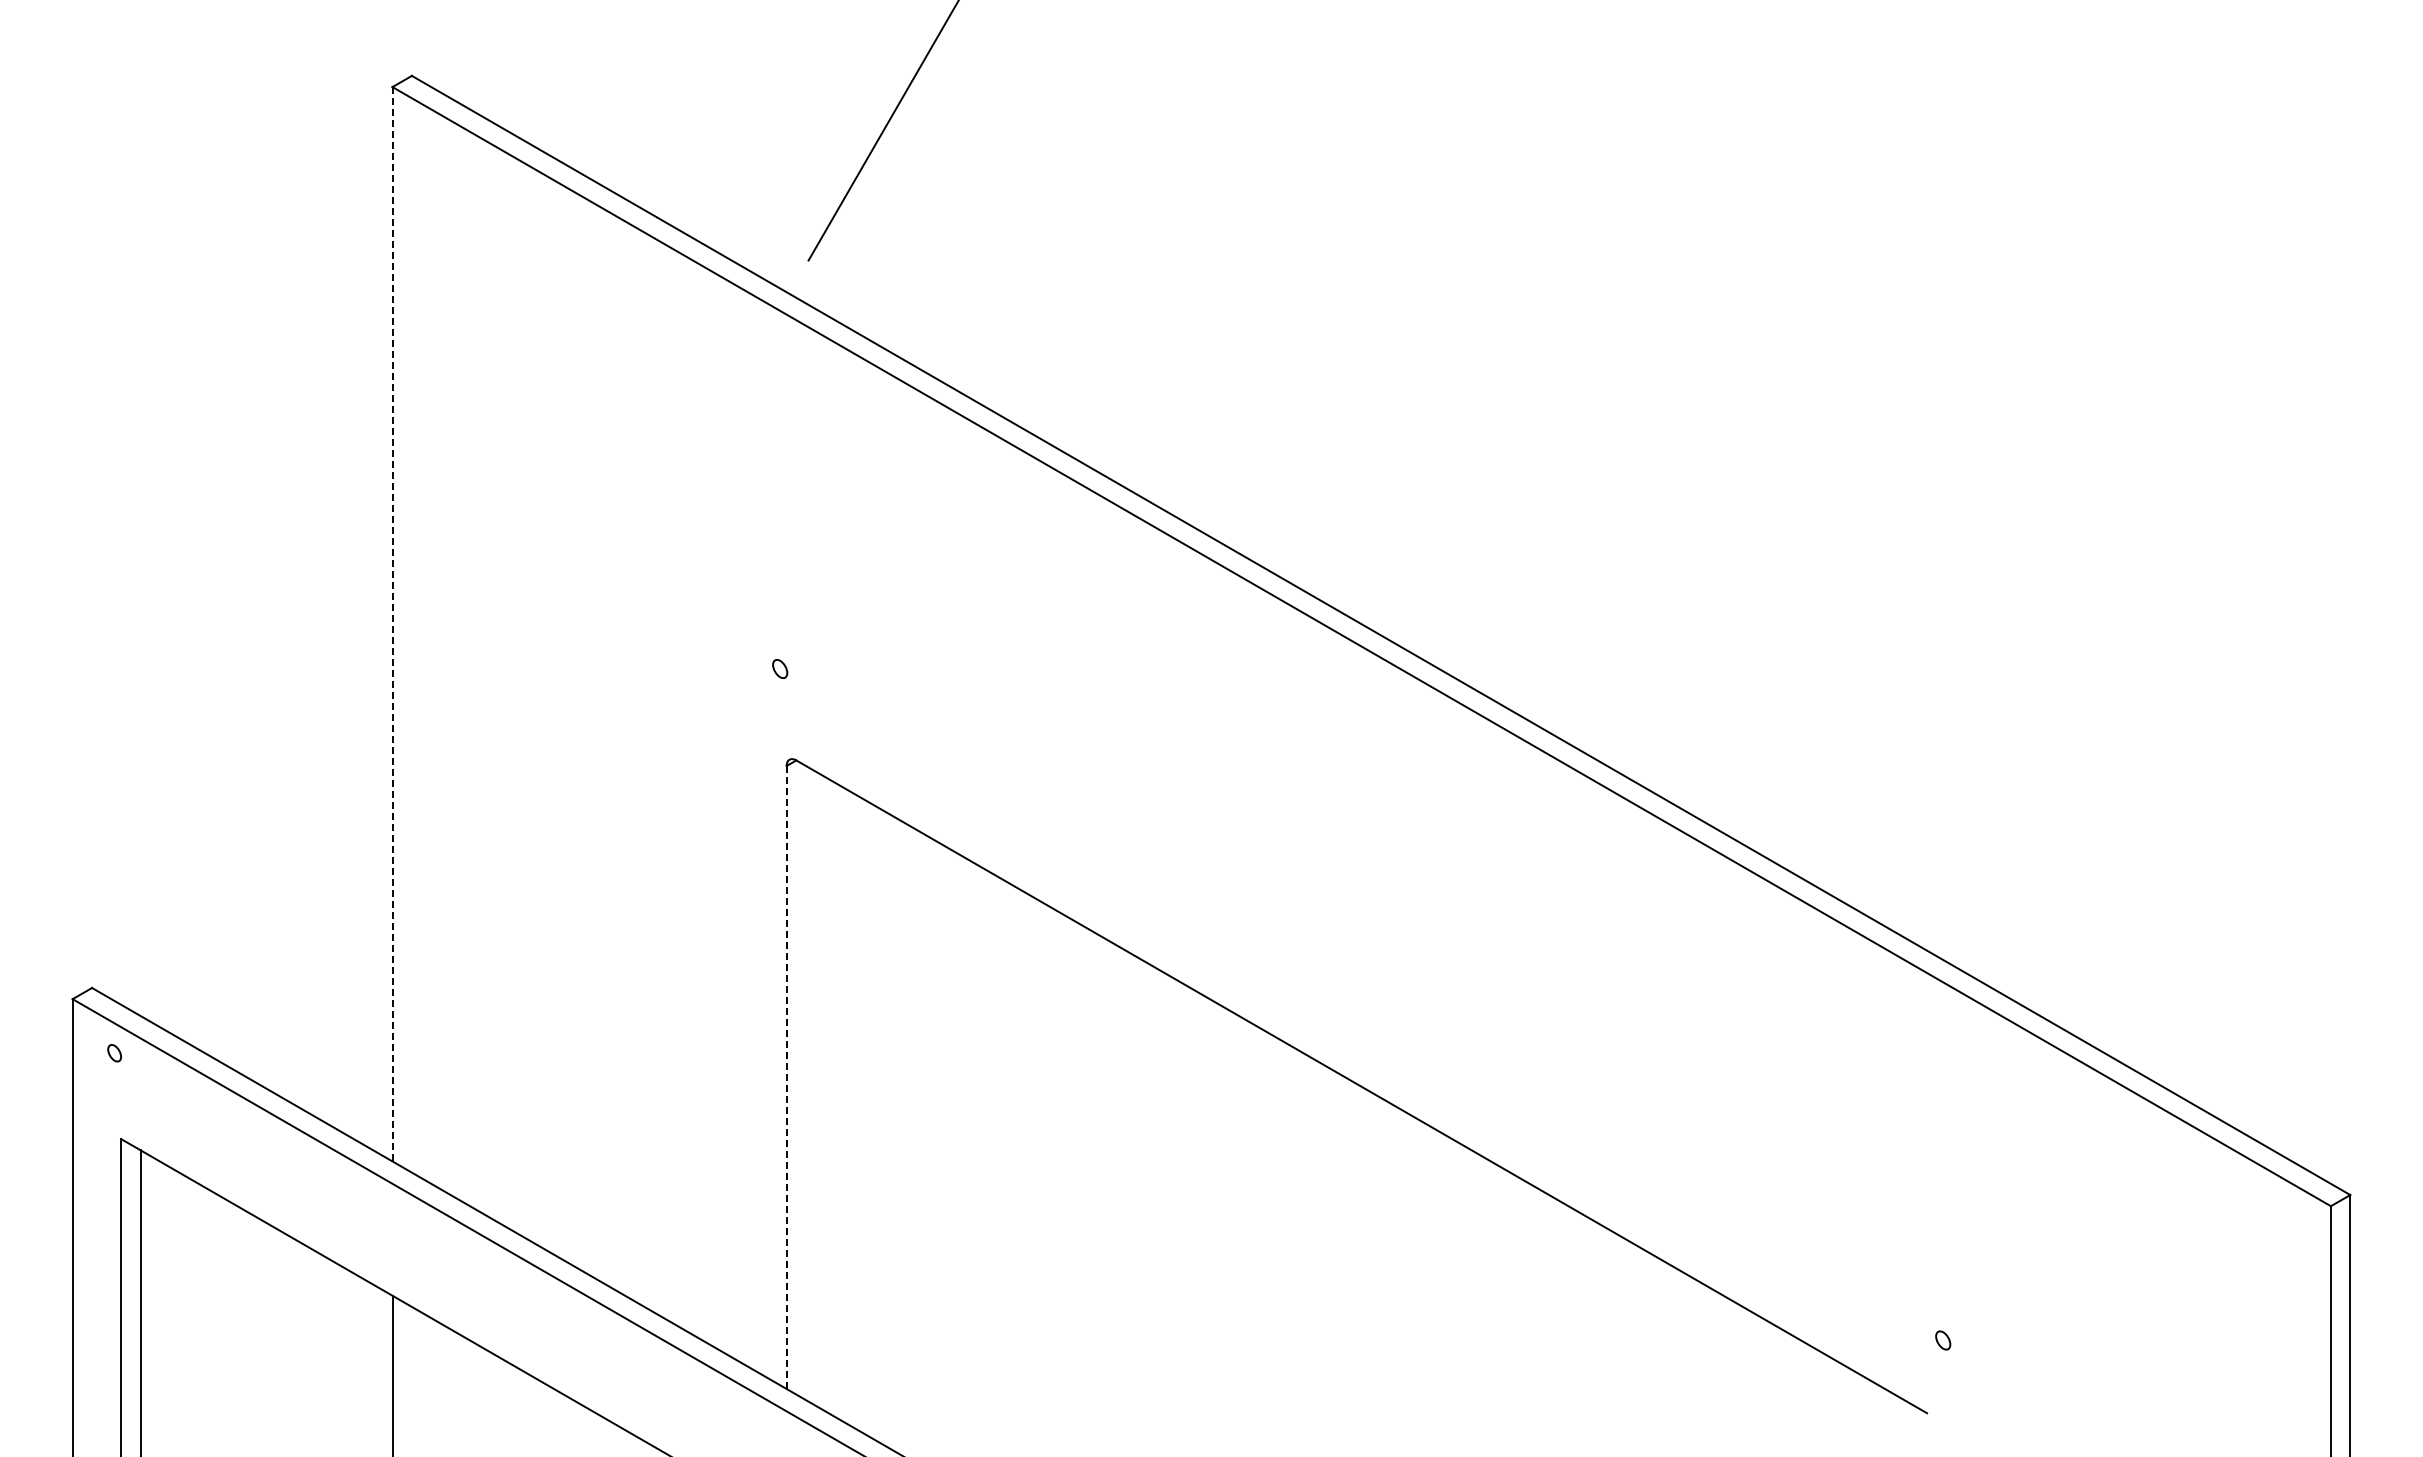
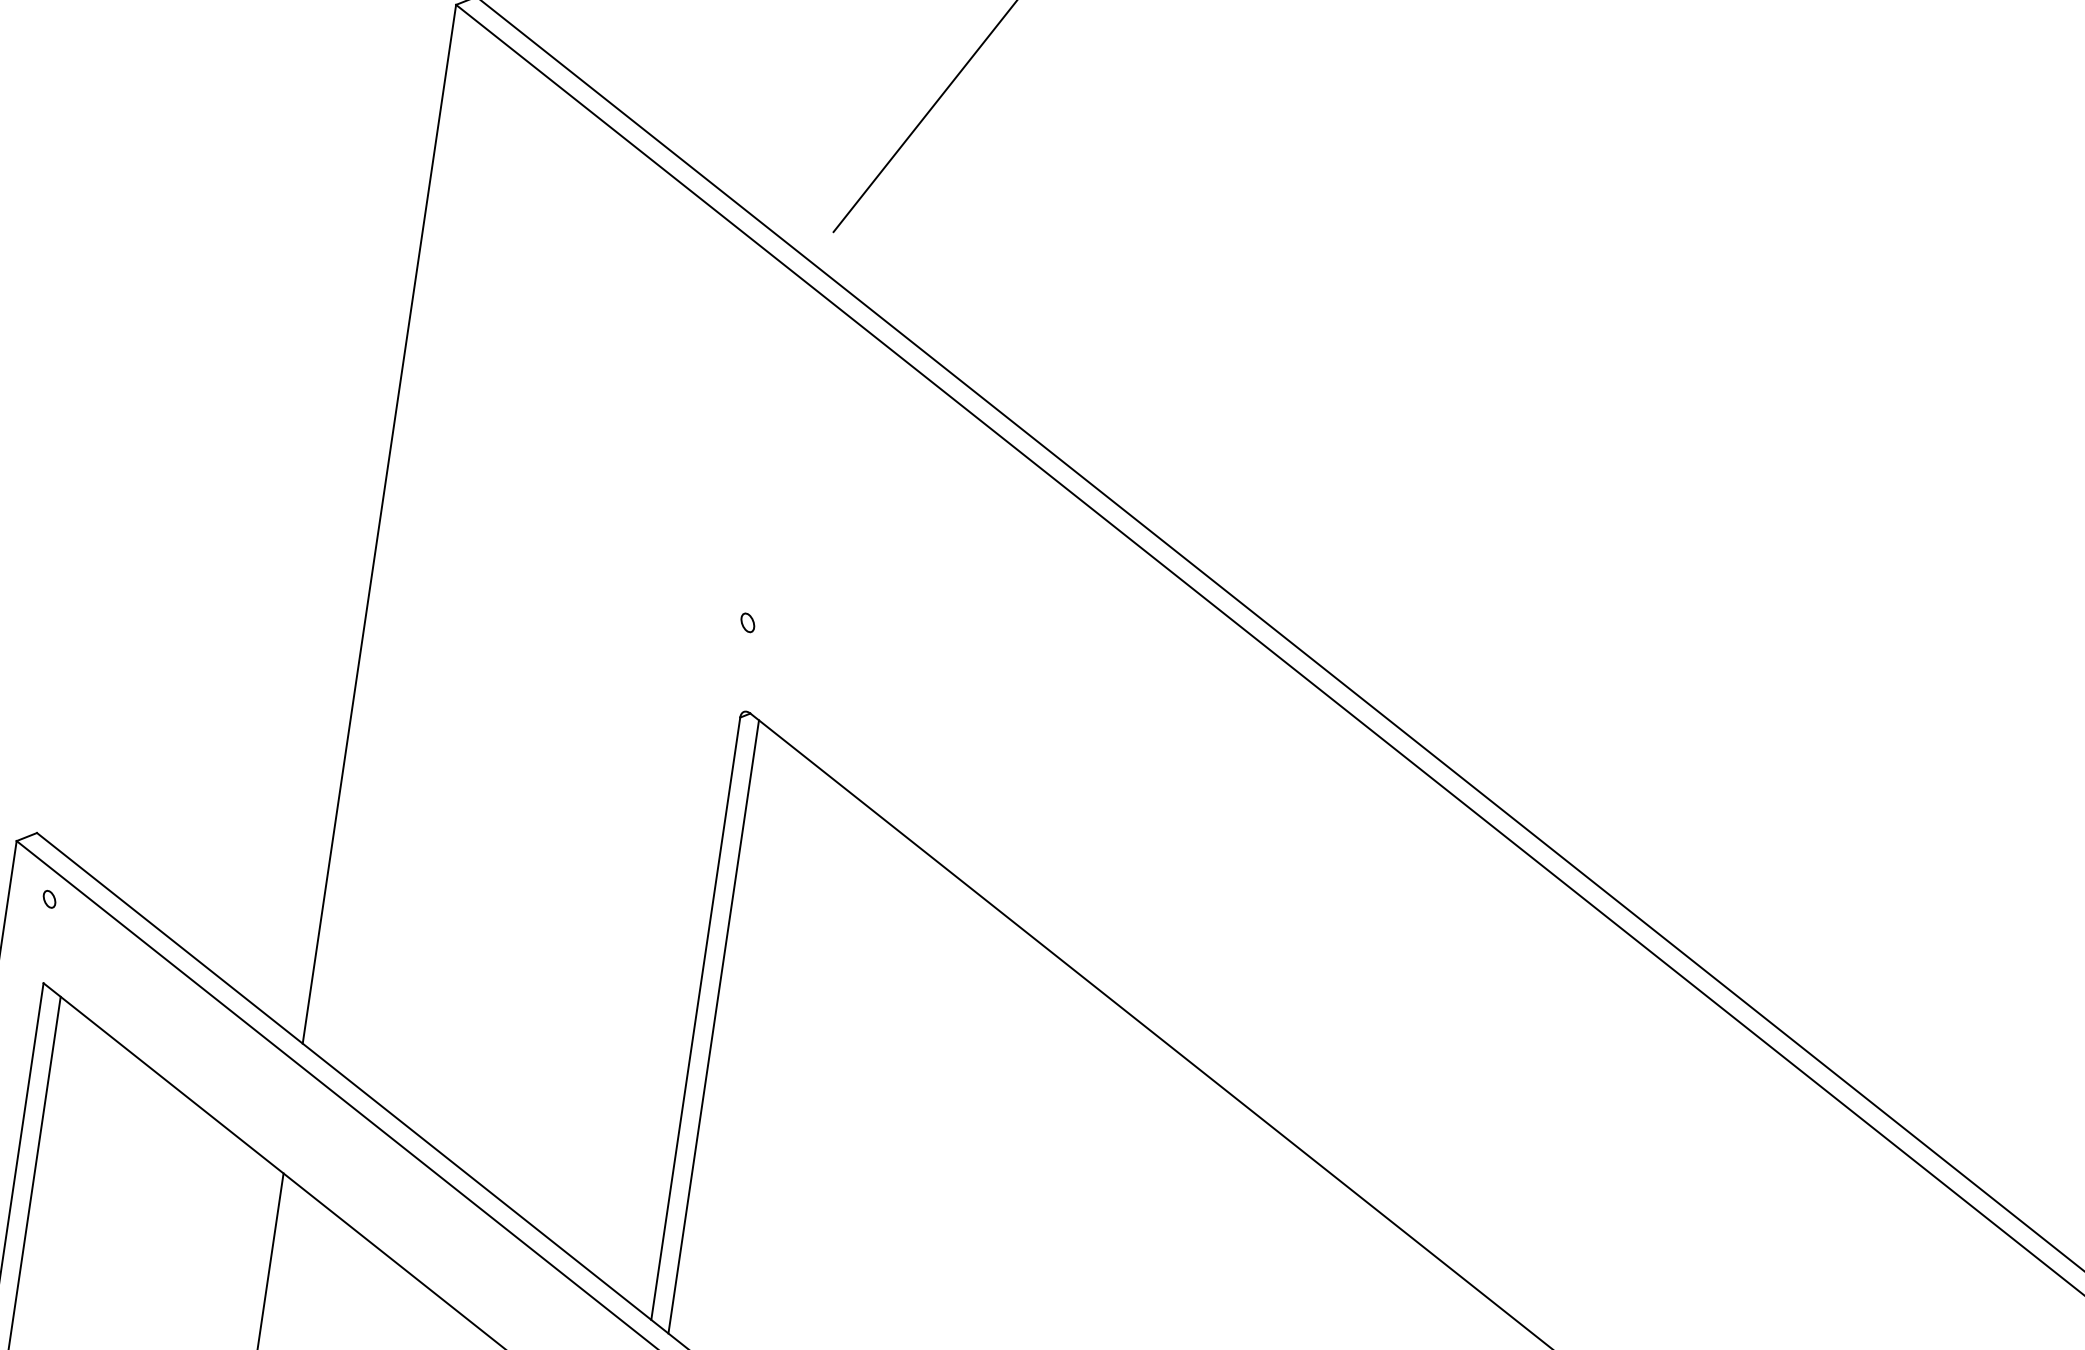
line: (392, 623) -> (379, 523), dashed -> solid
line: (786, 1077) -> (695, 1018), dashed -> solid
line: (806, 1083) -> (714, 1027), added

